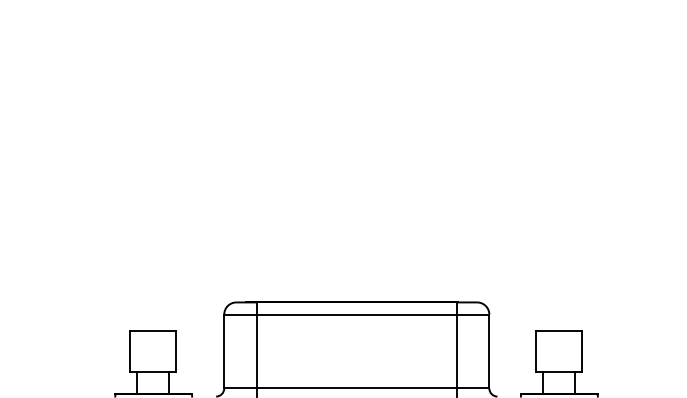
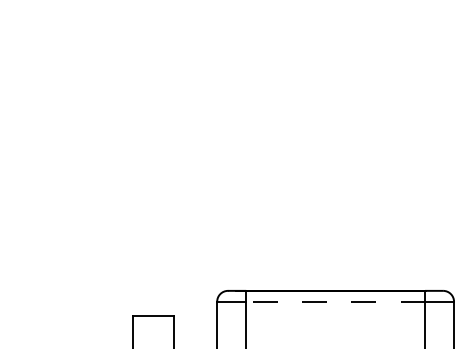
line: (356, 314) -> (335, 301), solid -> dashed

